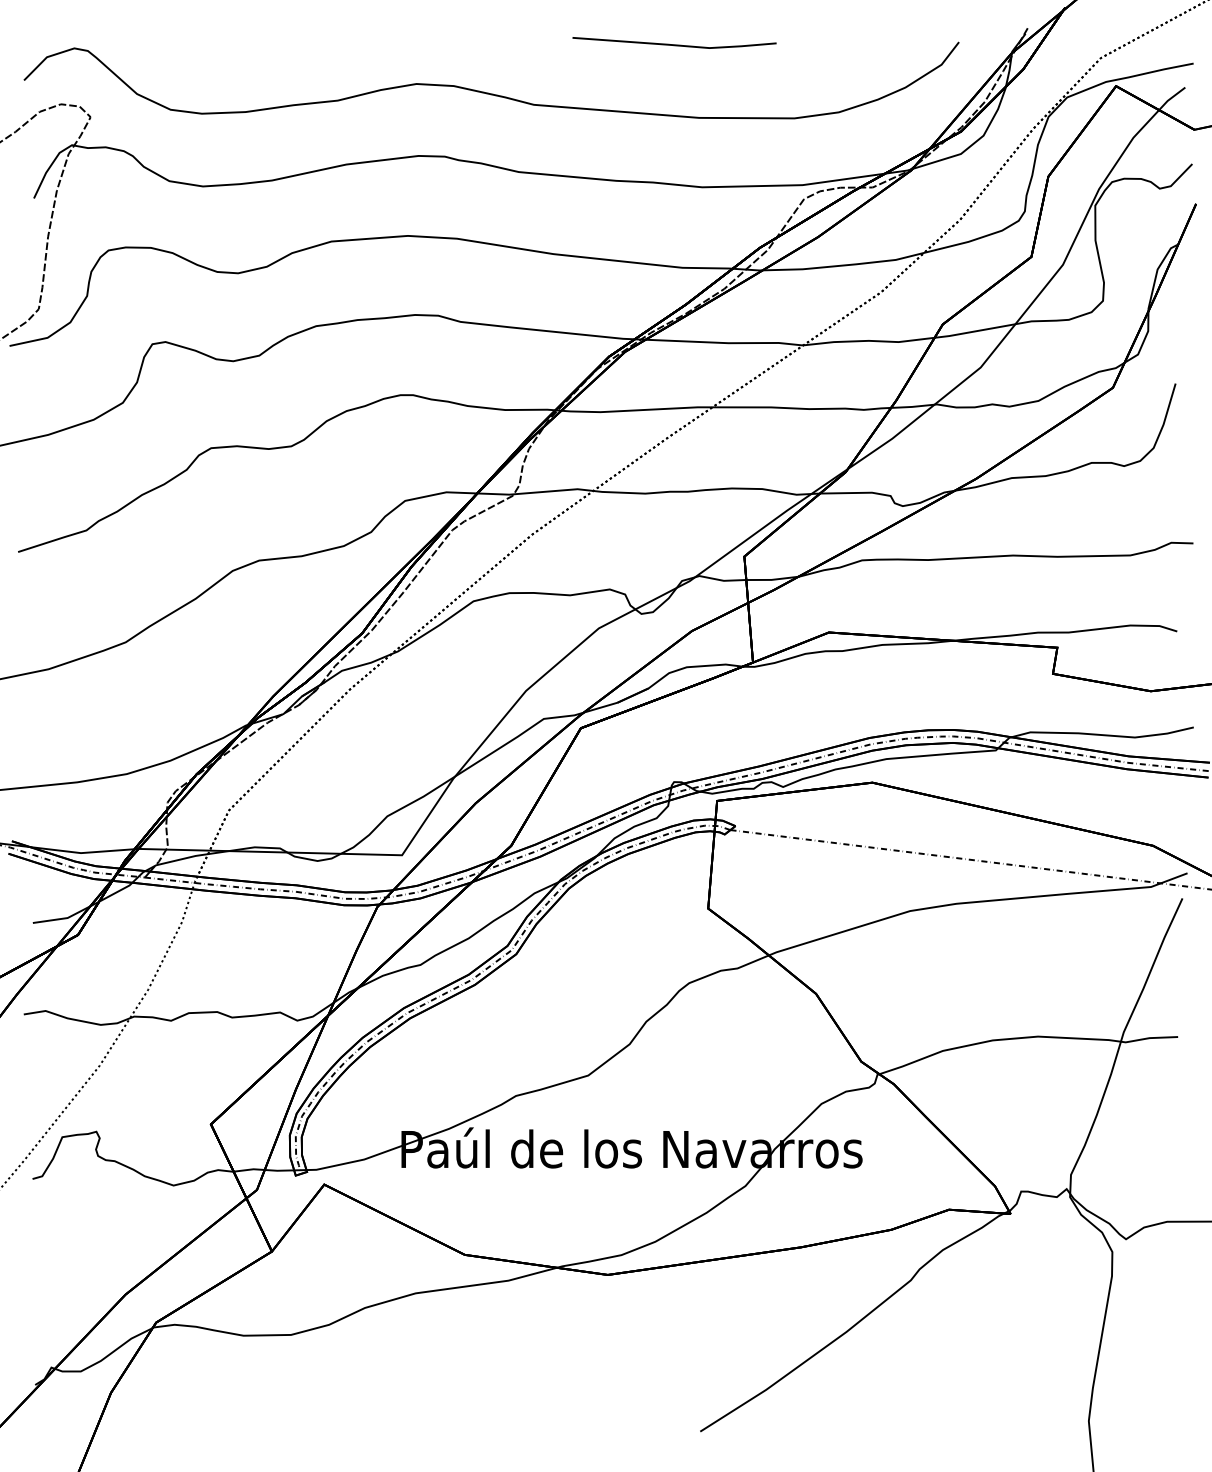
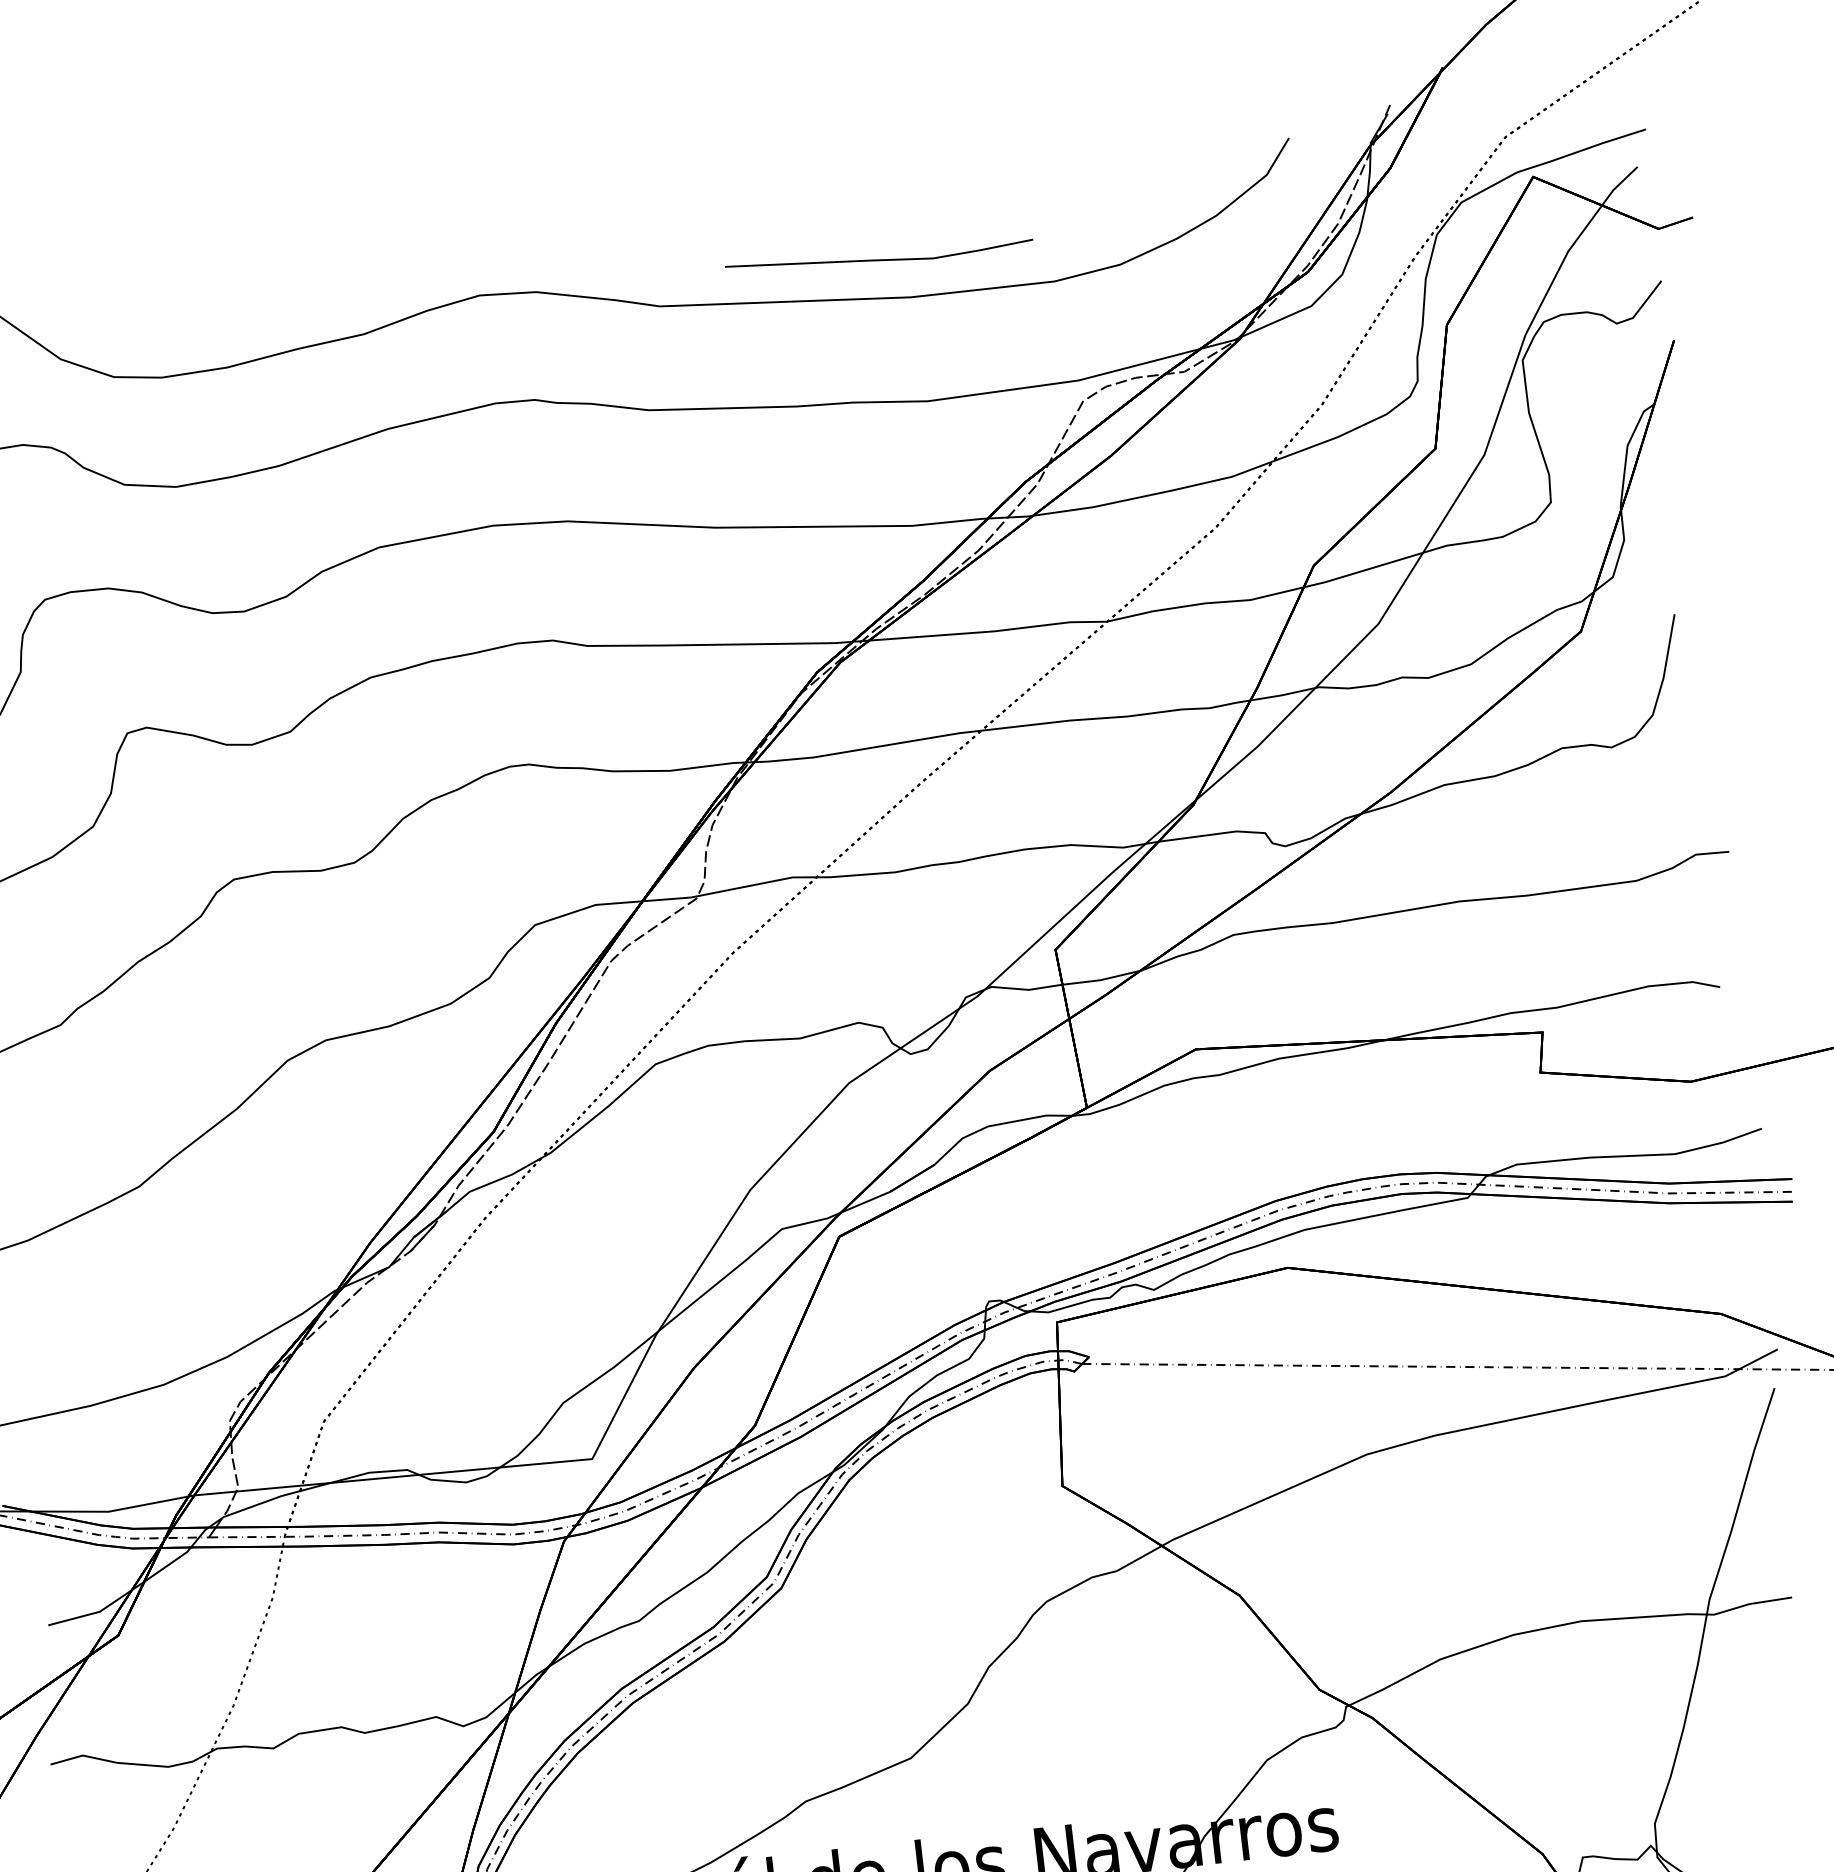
line: (674, 44) -> (879, 259), moved

